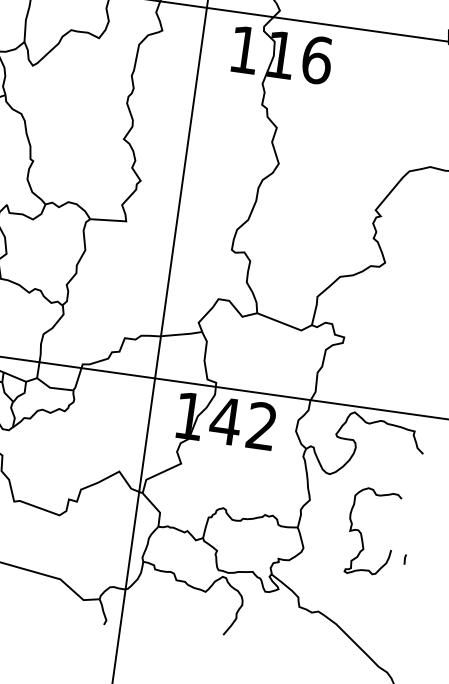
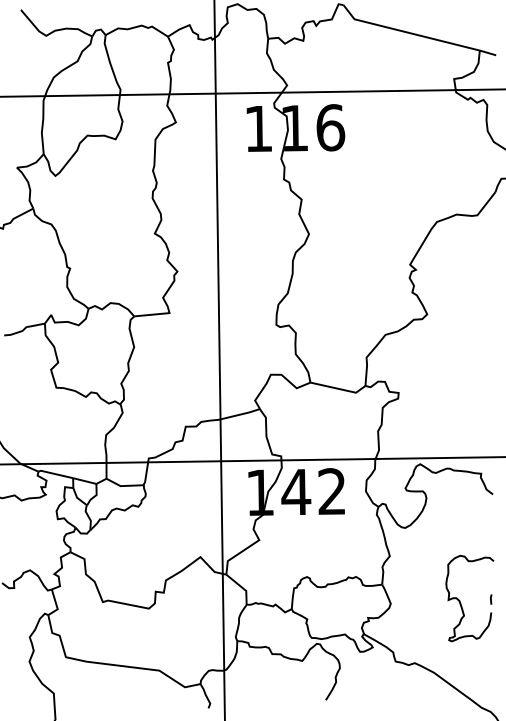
curve: (362, 533) -> (460, 600), moved

